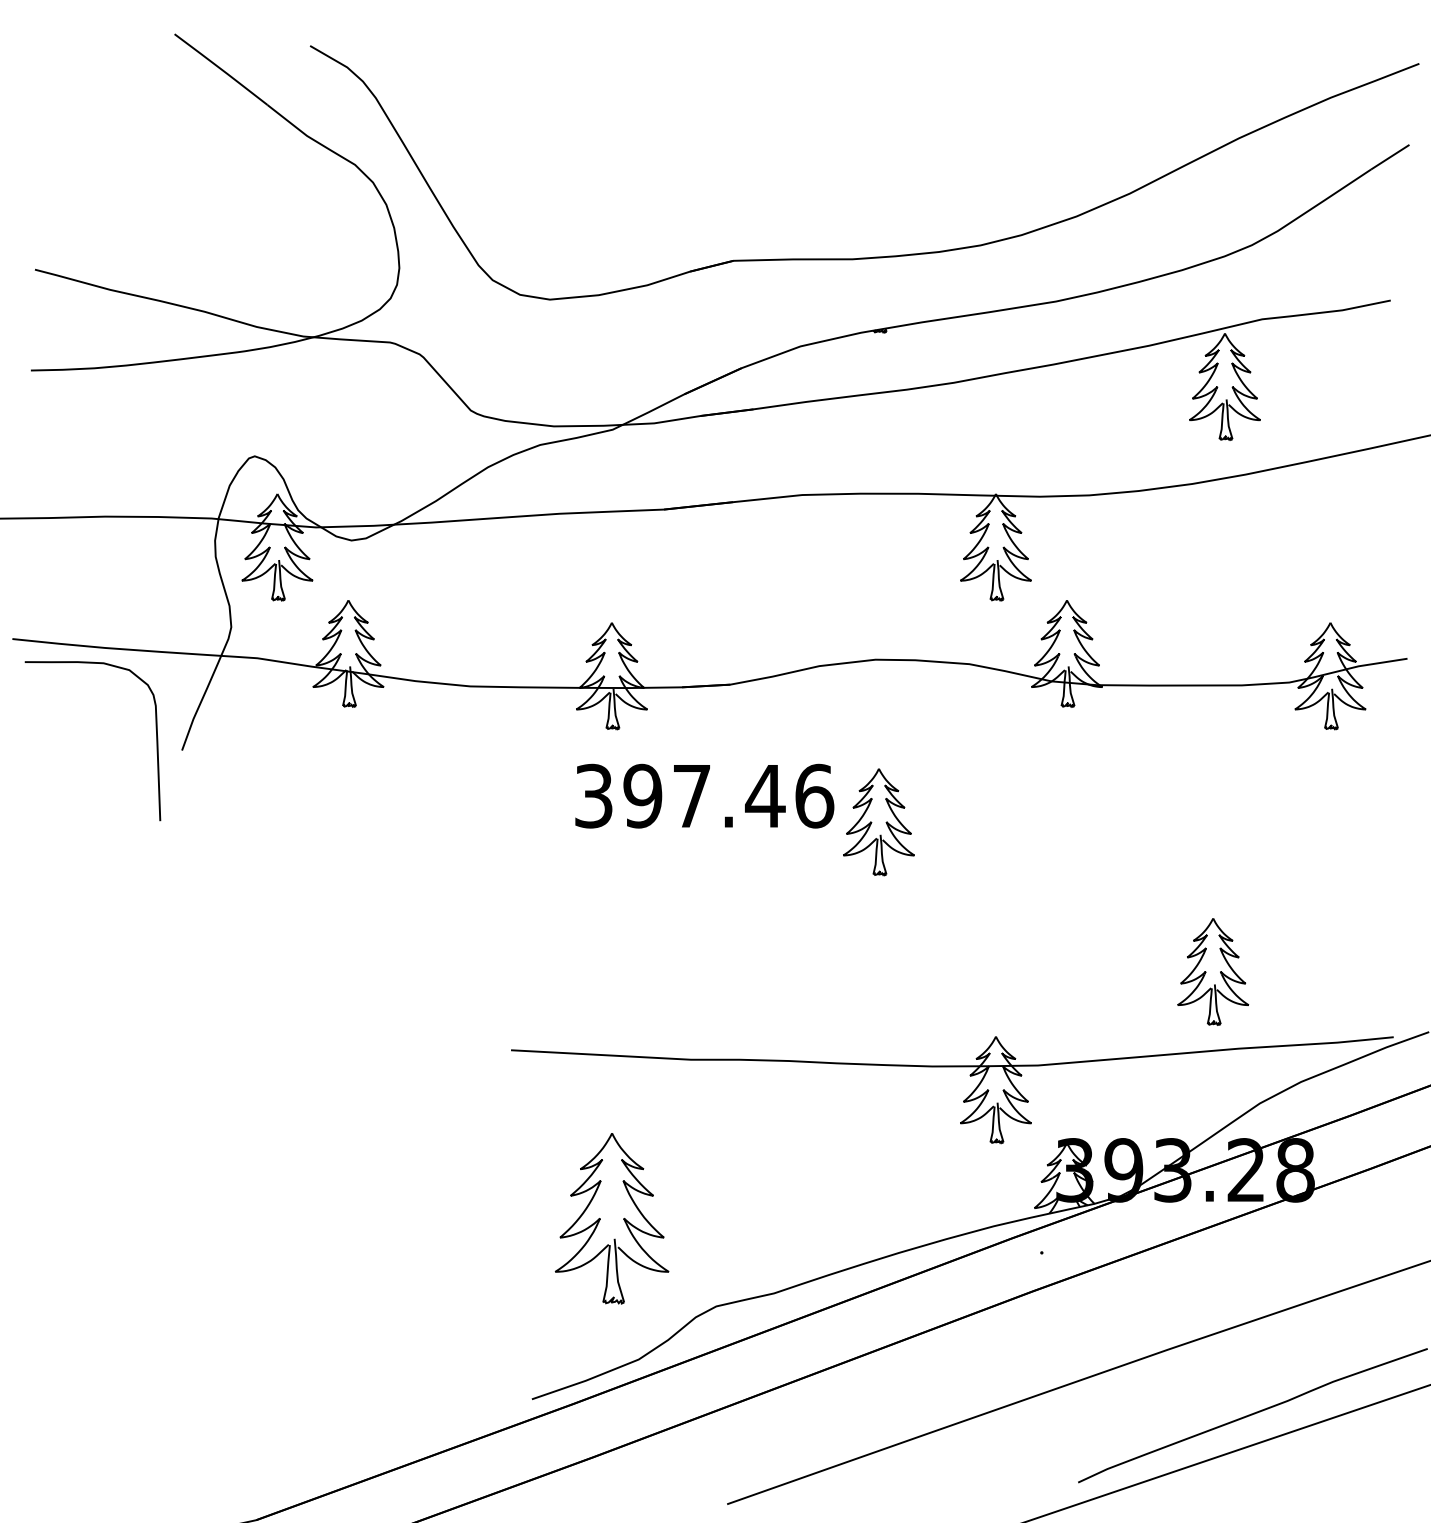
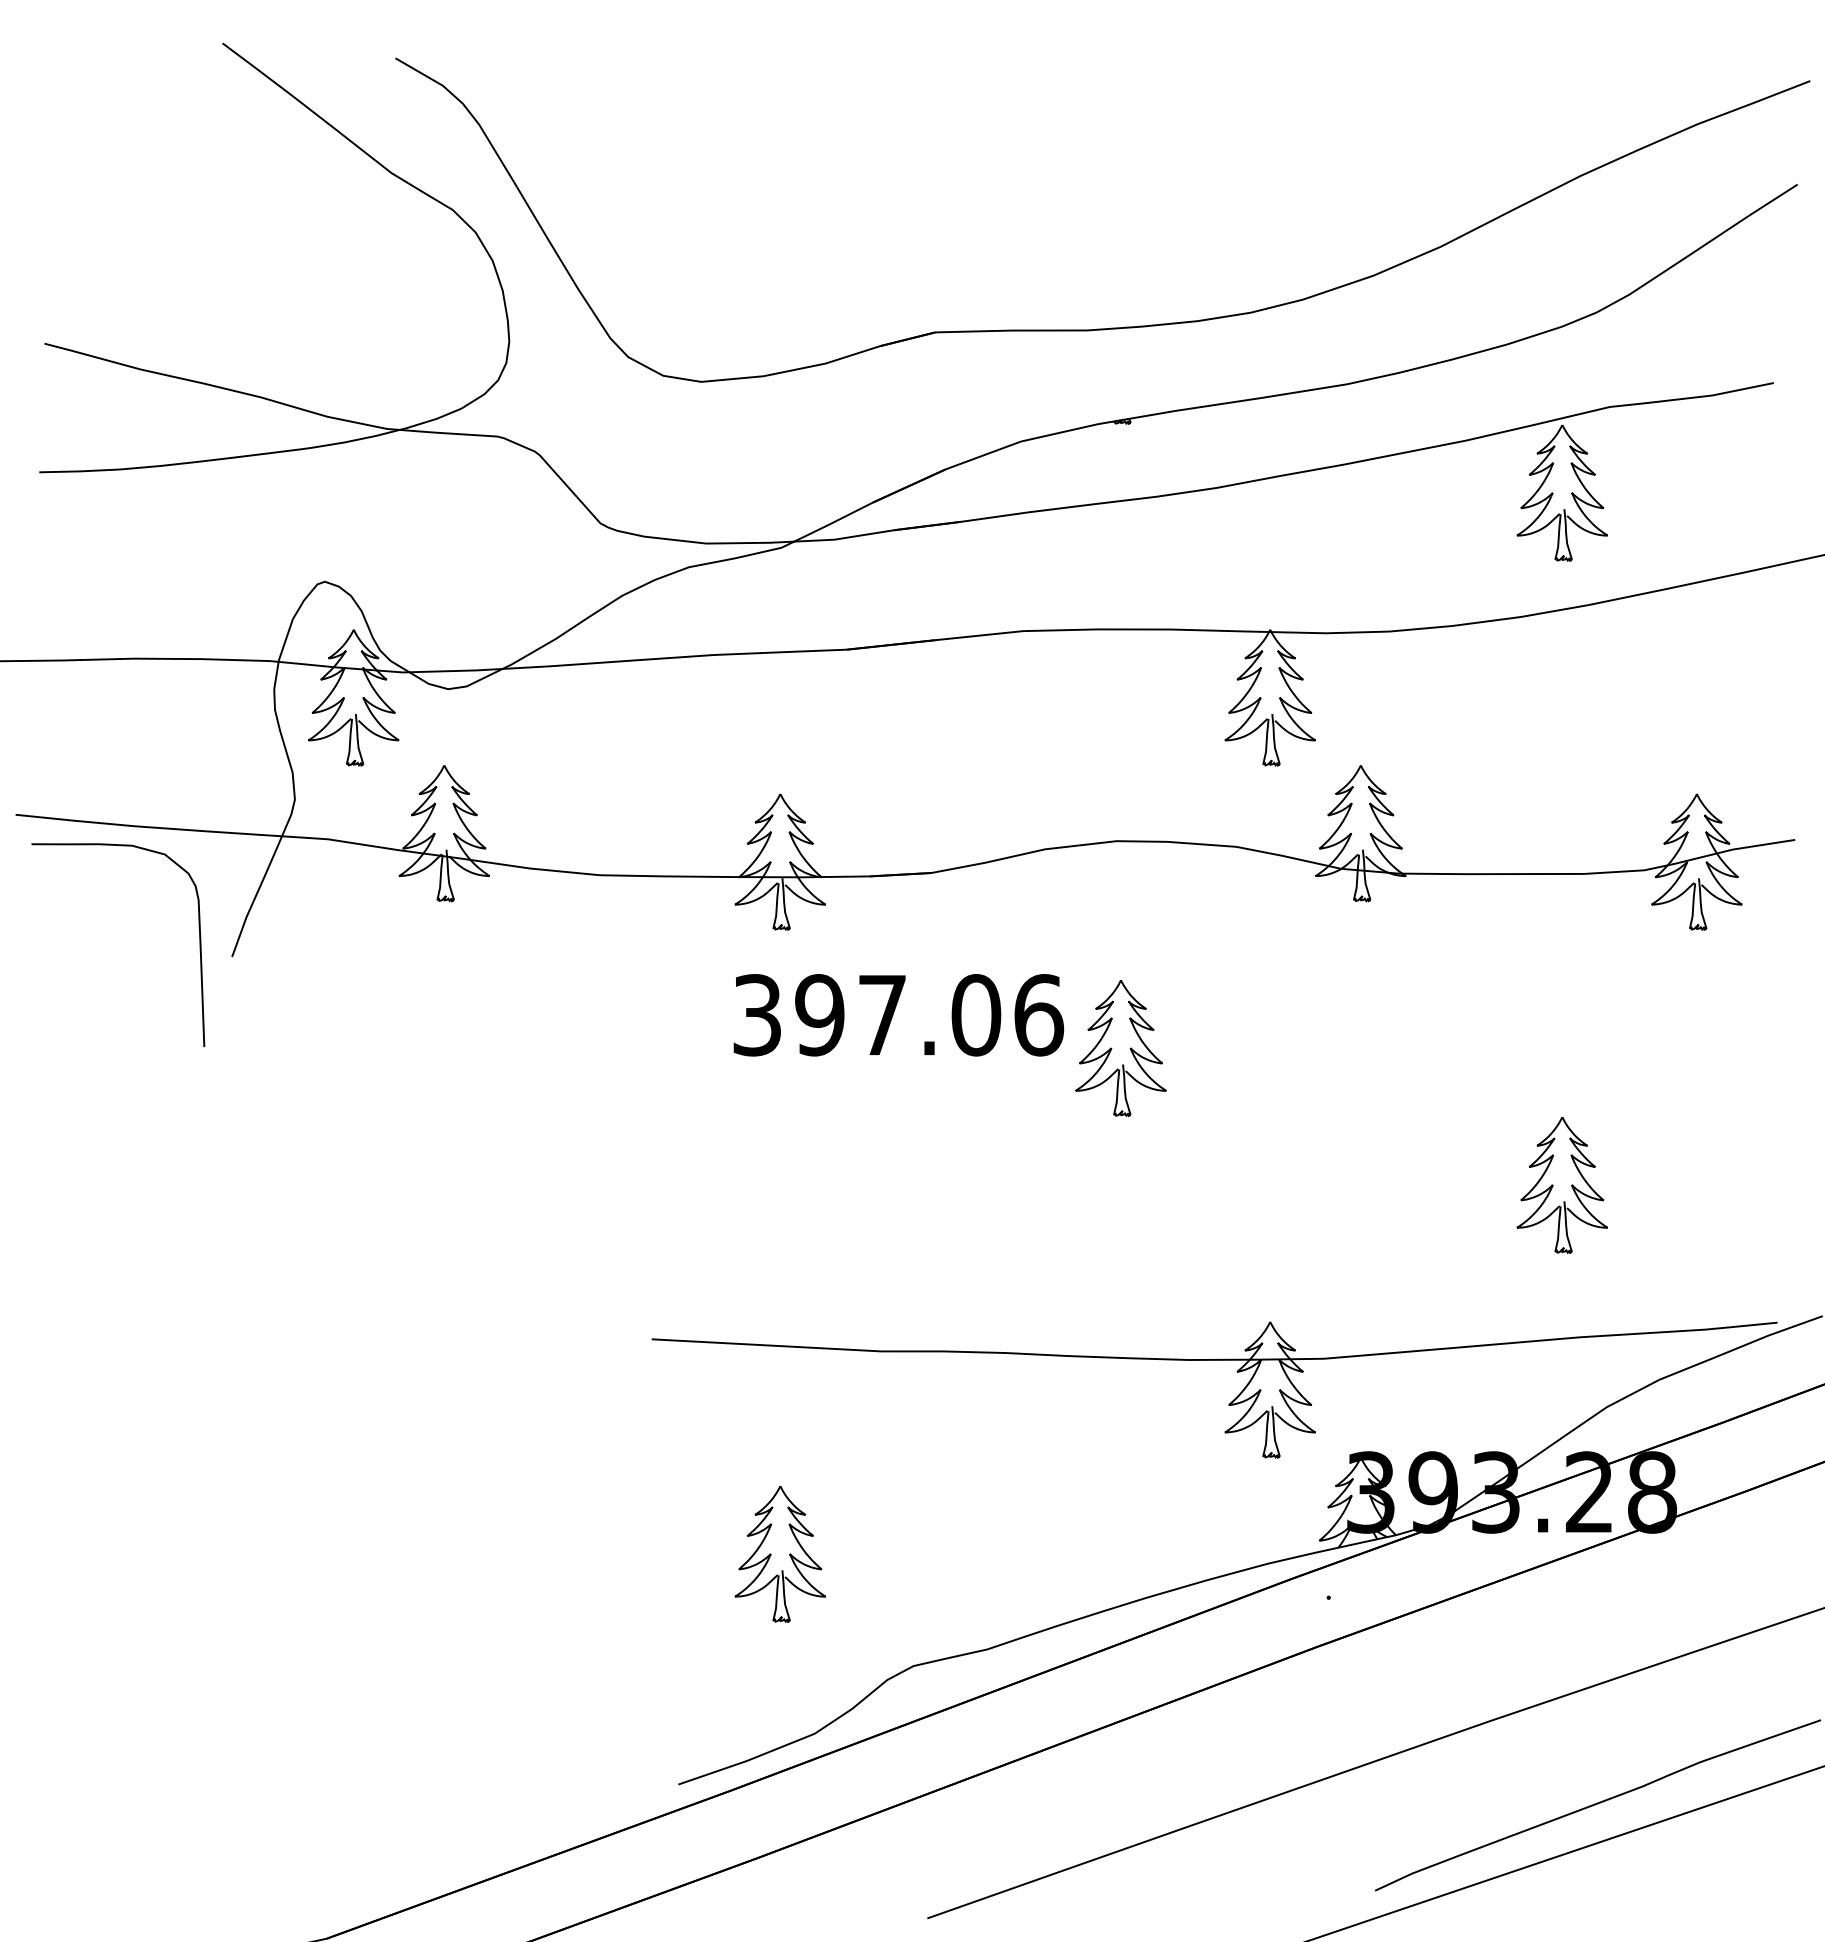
text: (765, 796) -> (976, 1015), 397.46 -> 397.06
part: (1212, 972) -> (1561, 1185), moved
part: (611, 1218) -> (779, 1554), size x0.62

